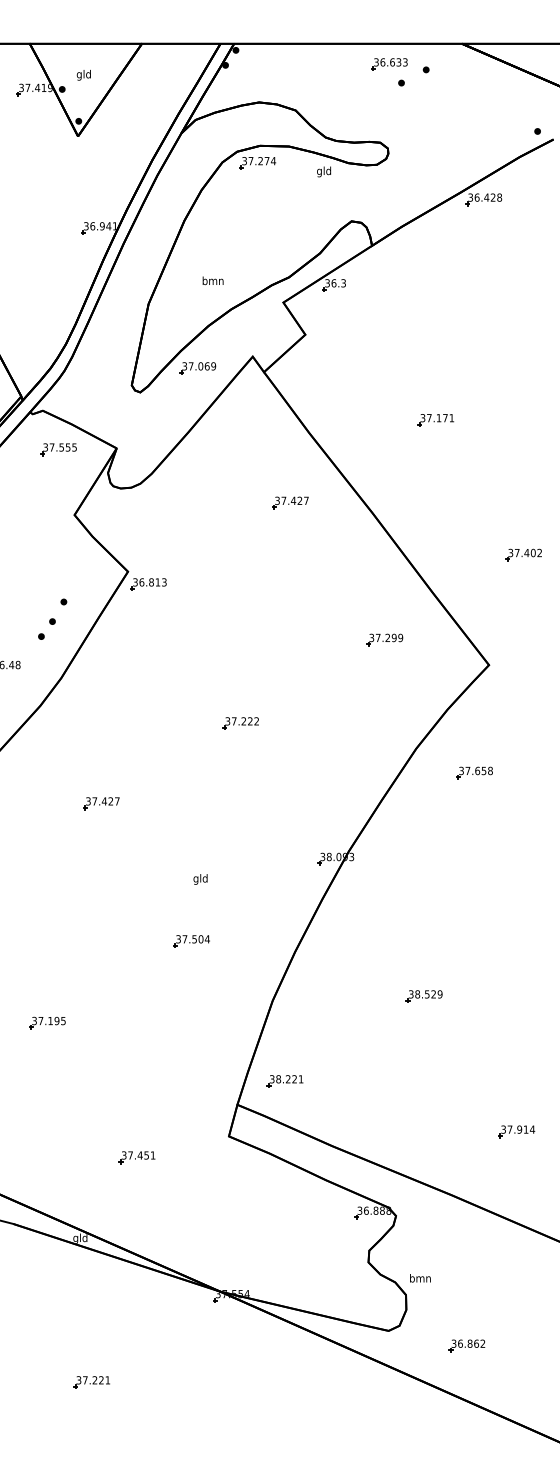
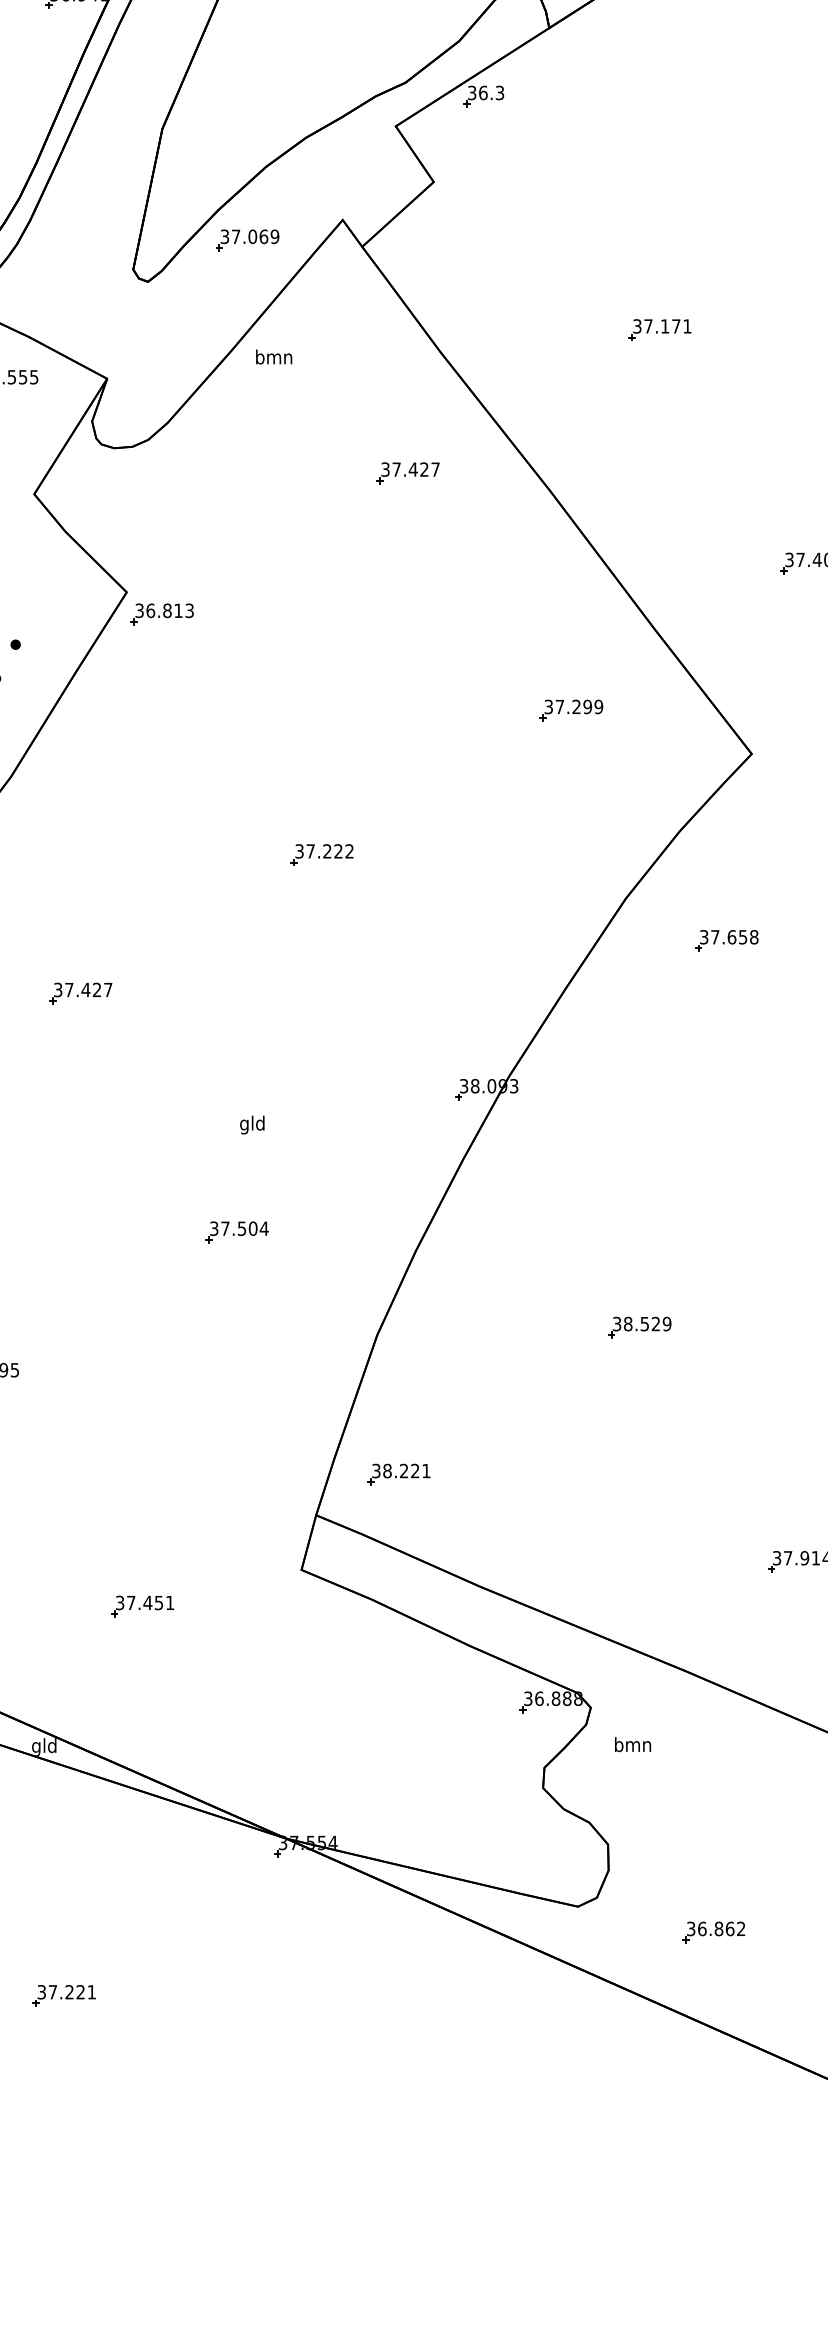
text: (212, 280) -> (273, 356), moved
text: (420, 1278) -> (633, 1744), moved

